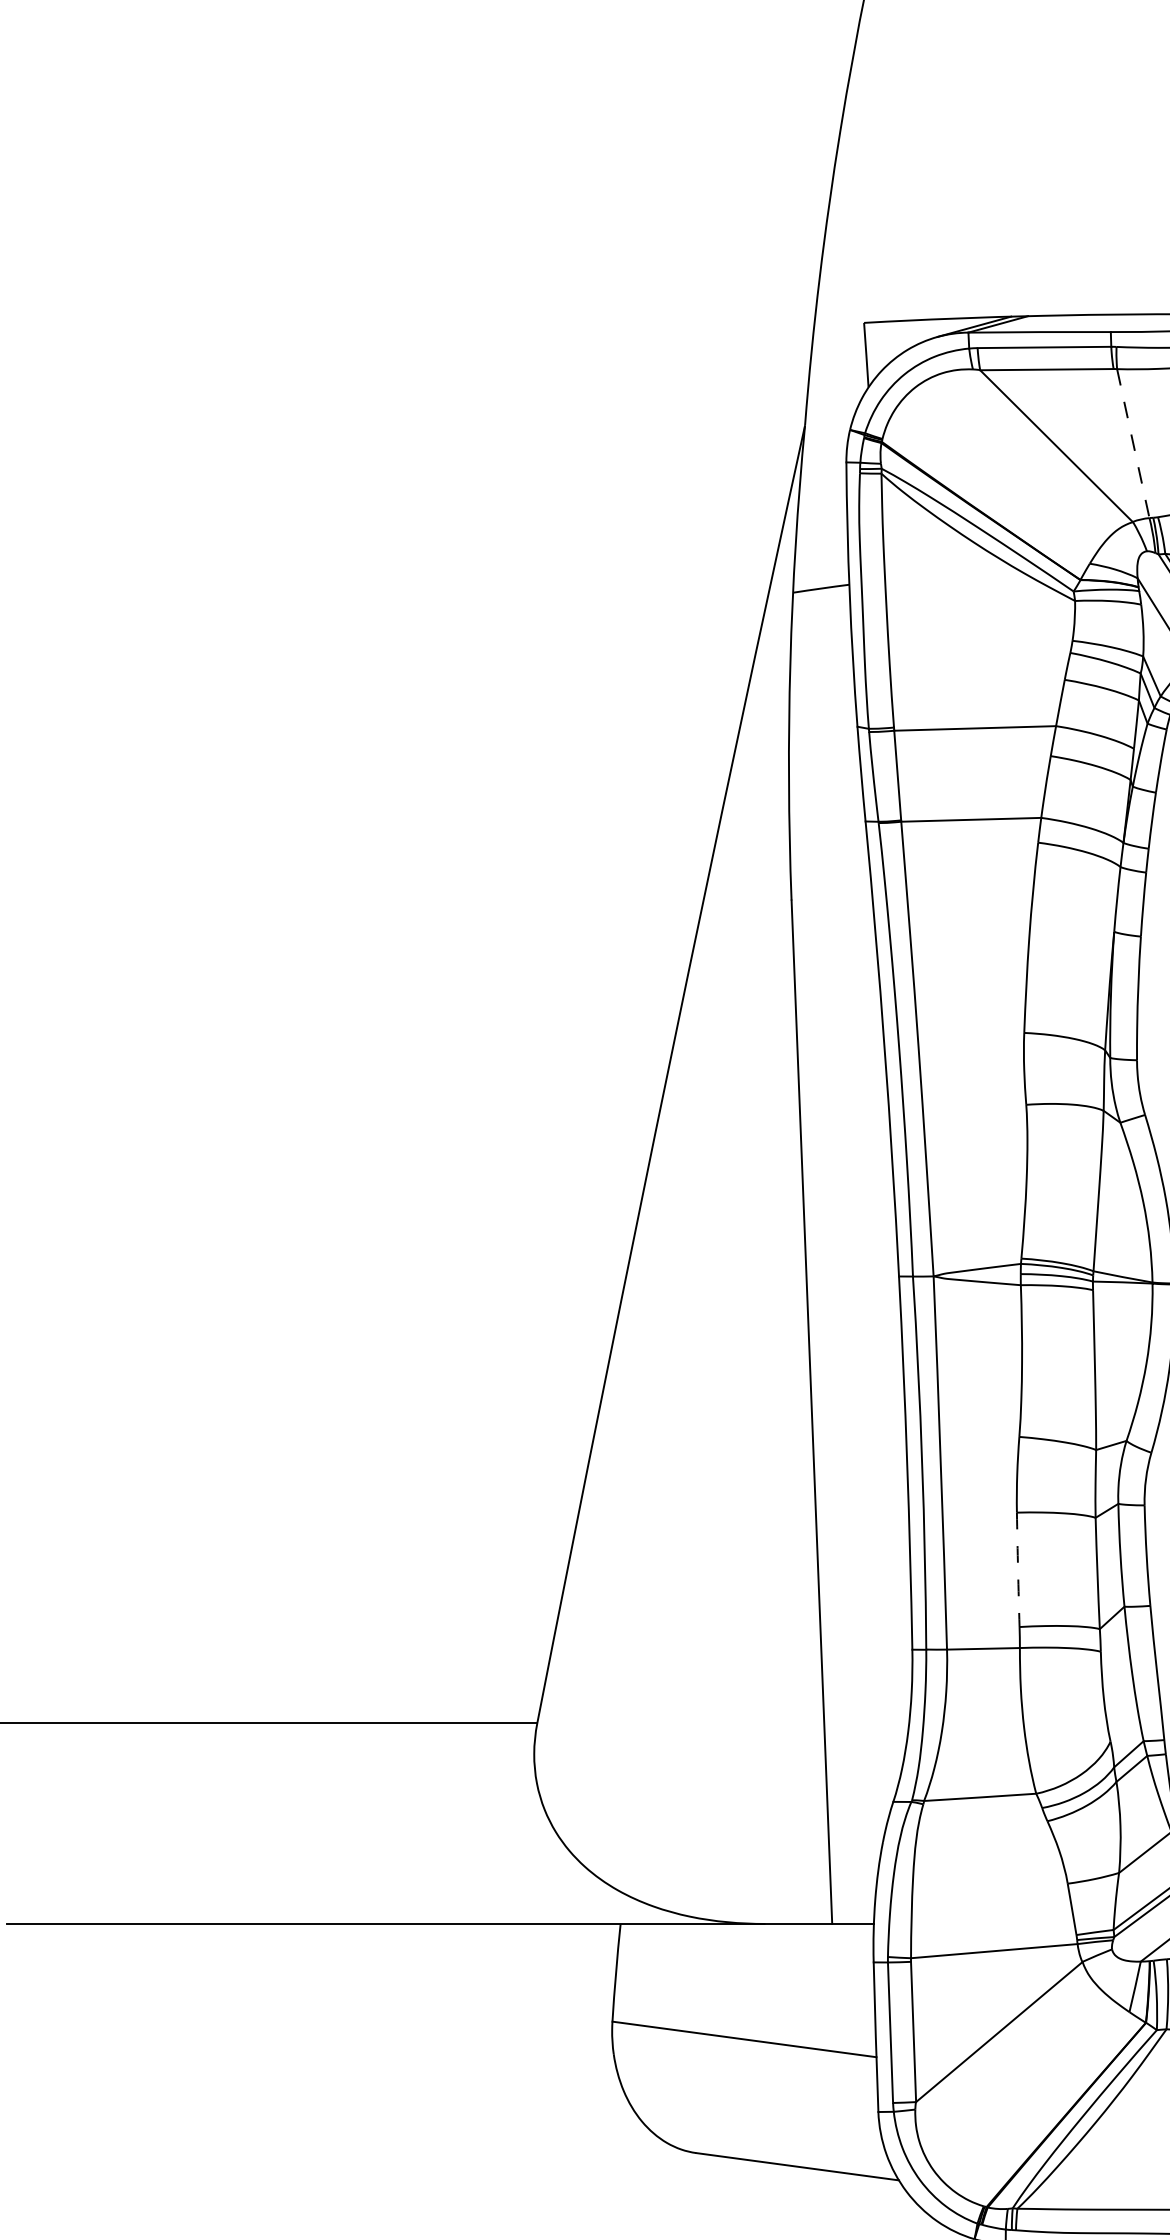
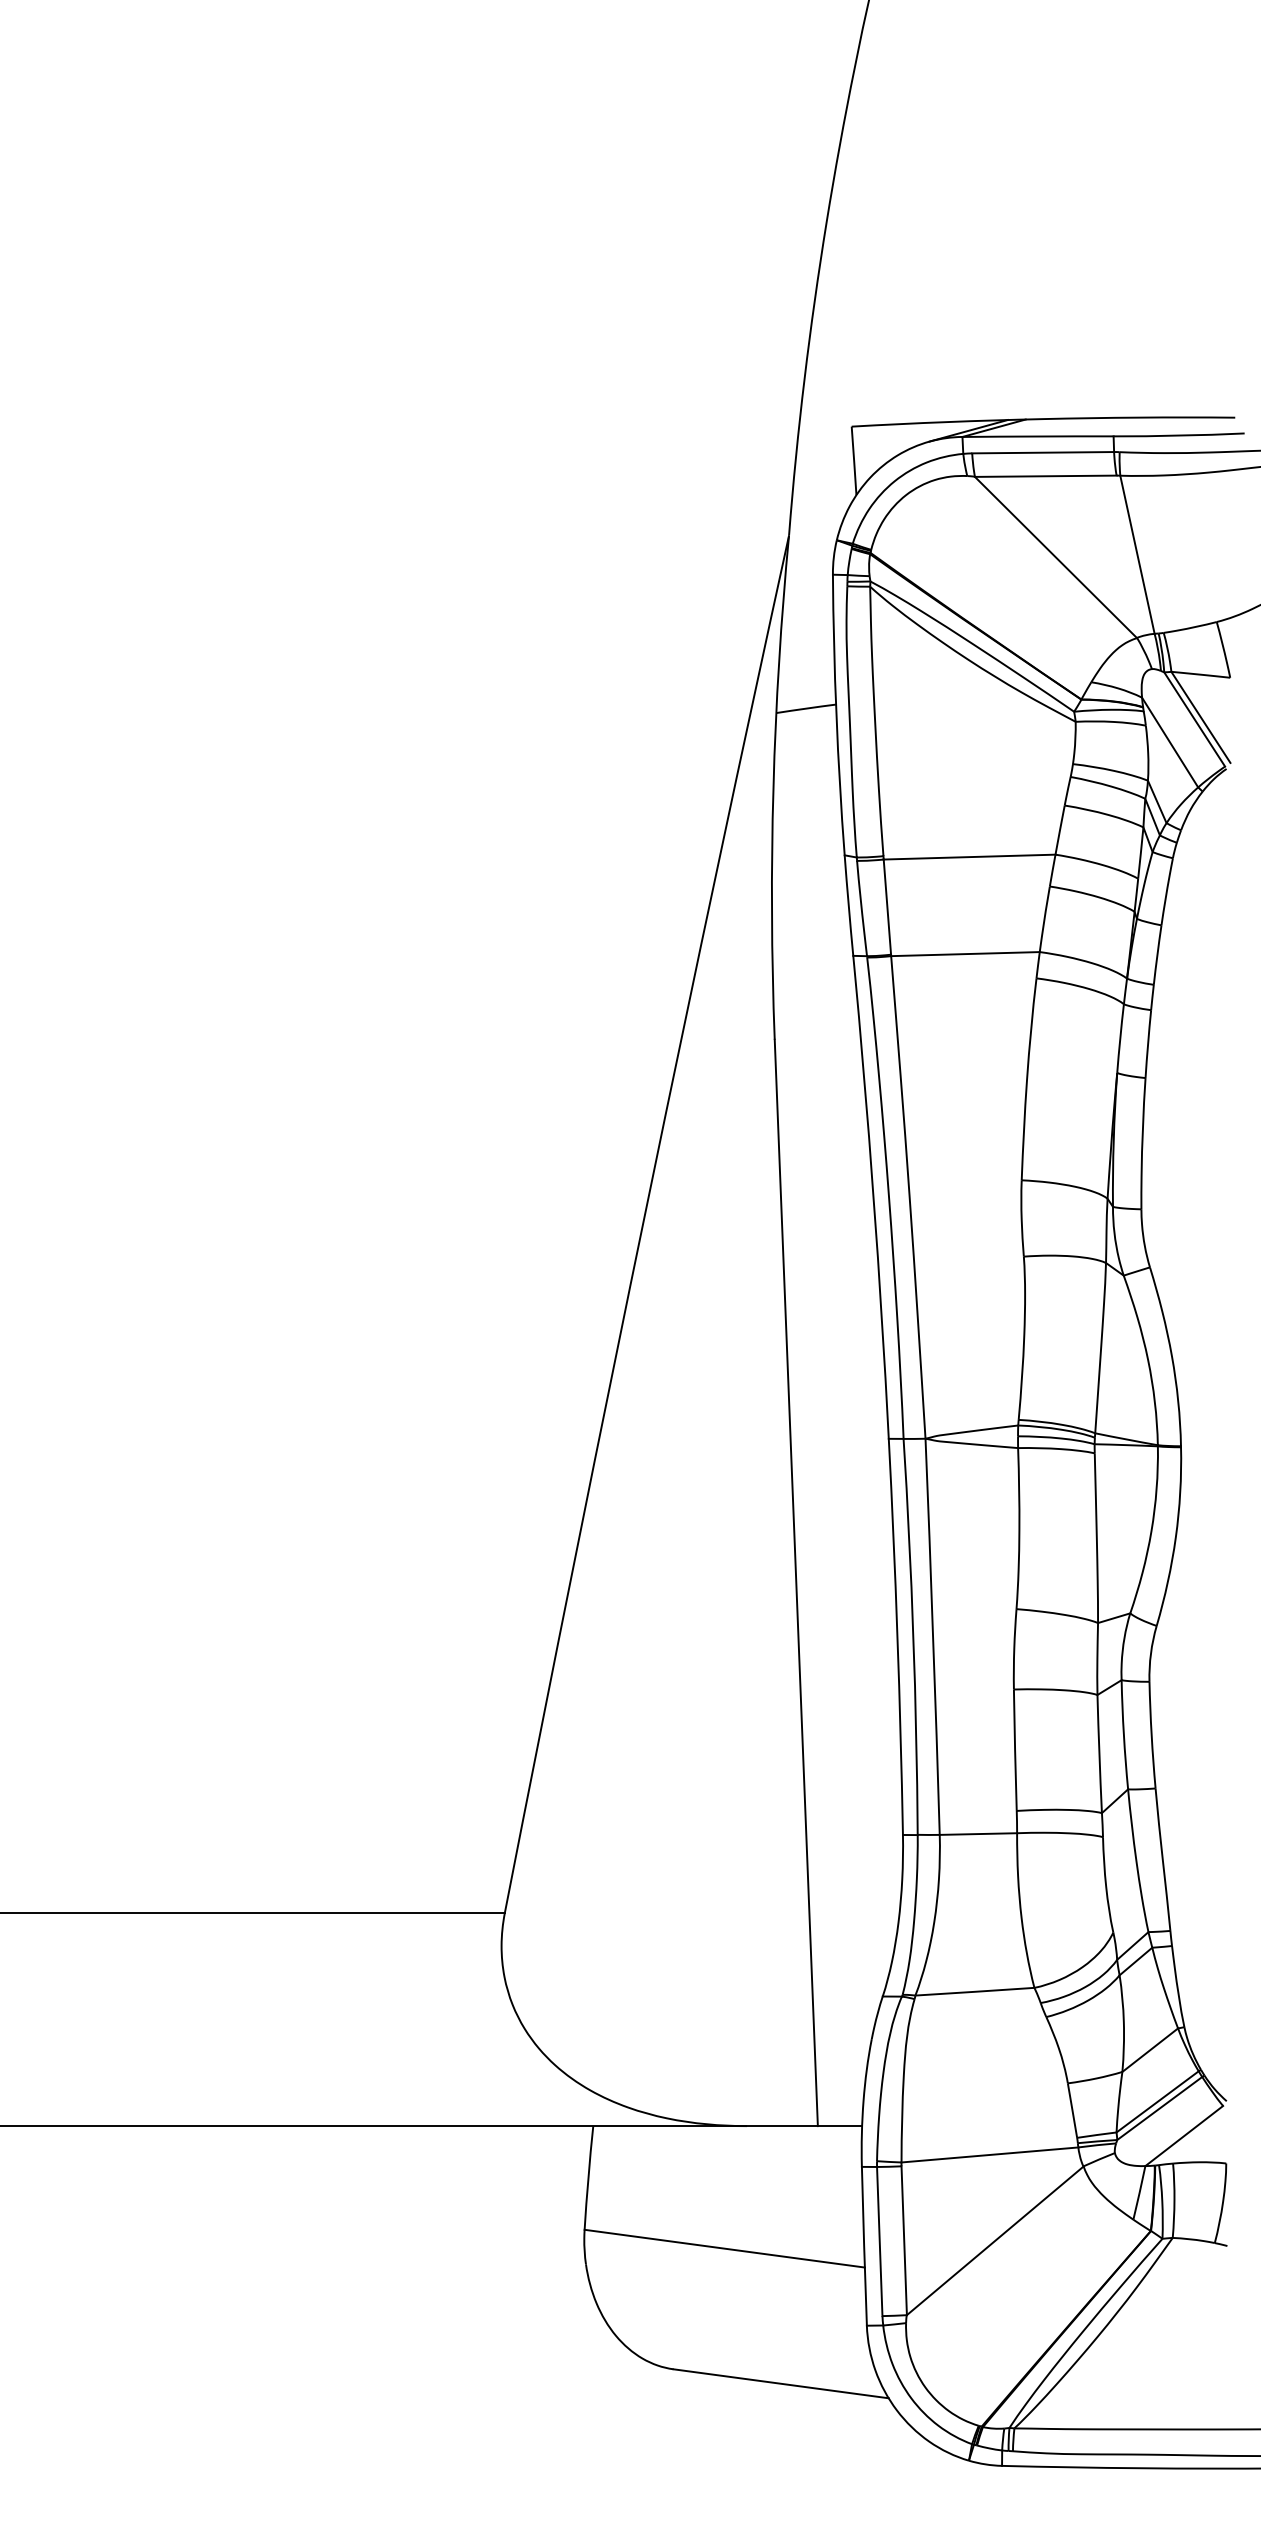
line: (1133, 443) -> (1137, 554), dashed -> solid
arc: (1018, 1570) -> (1015, 1750), dashed -> solid

